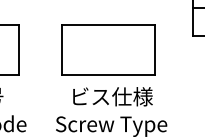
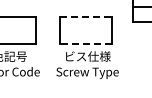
line: (109, 25) -> (86, 16), solid -> dashed
line: (107, 75) -> (85, 44), solid -> dashed

